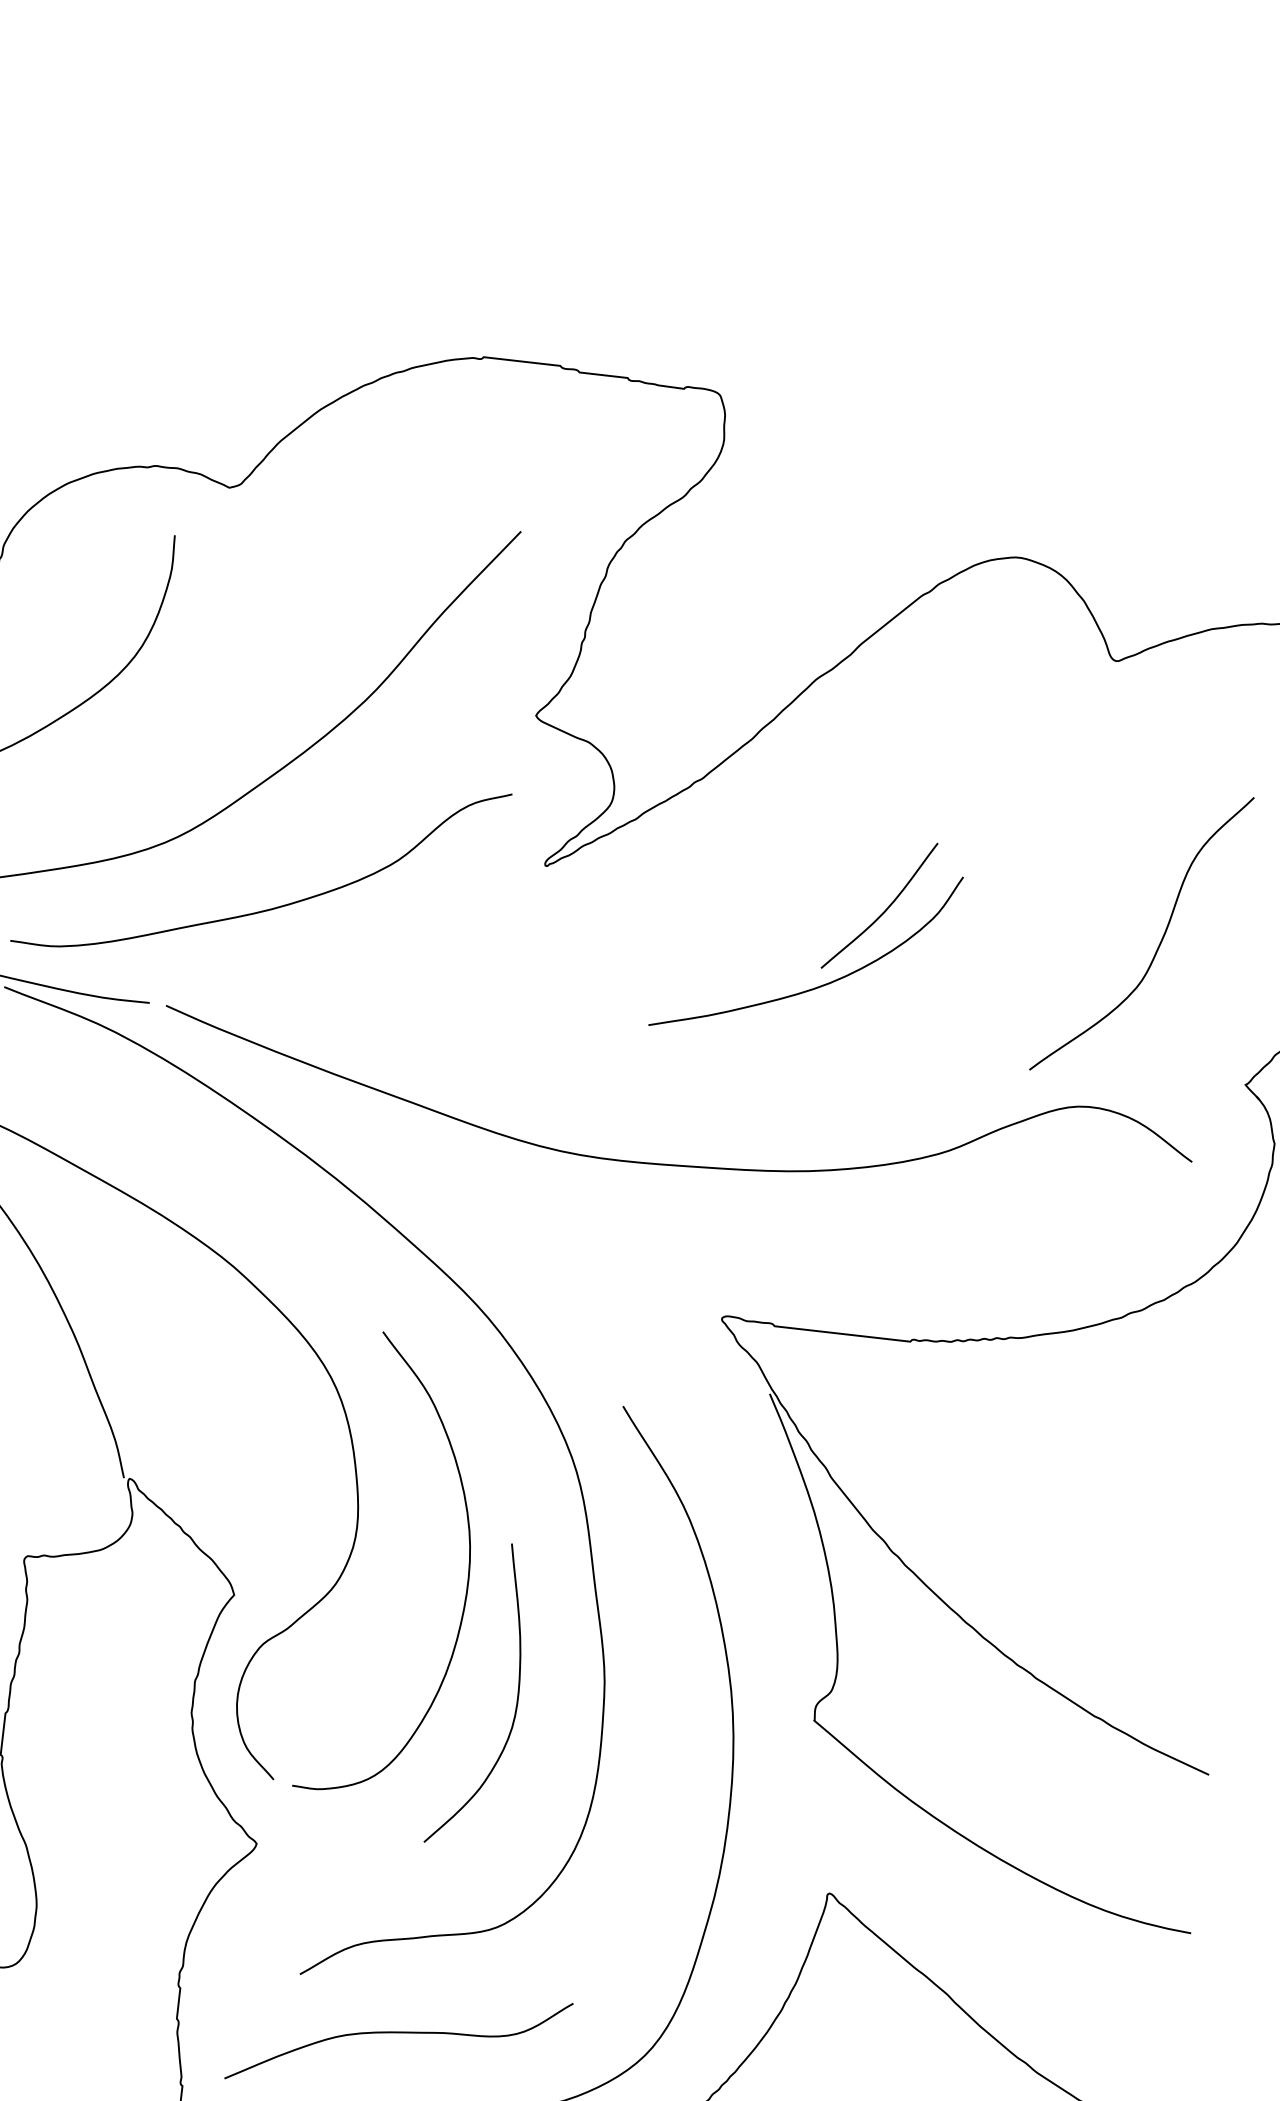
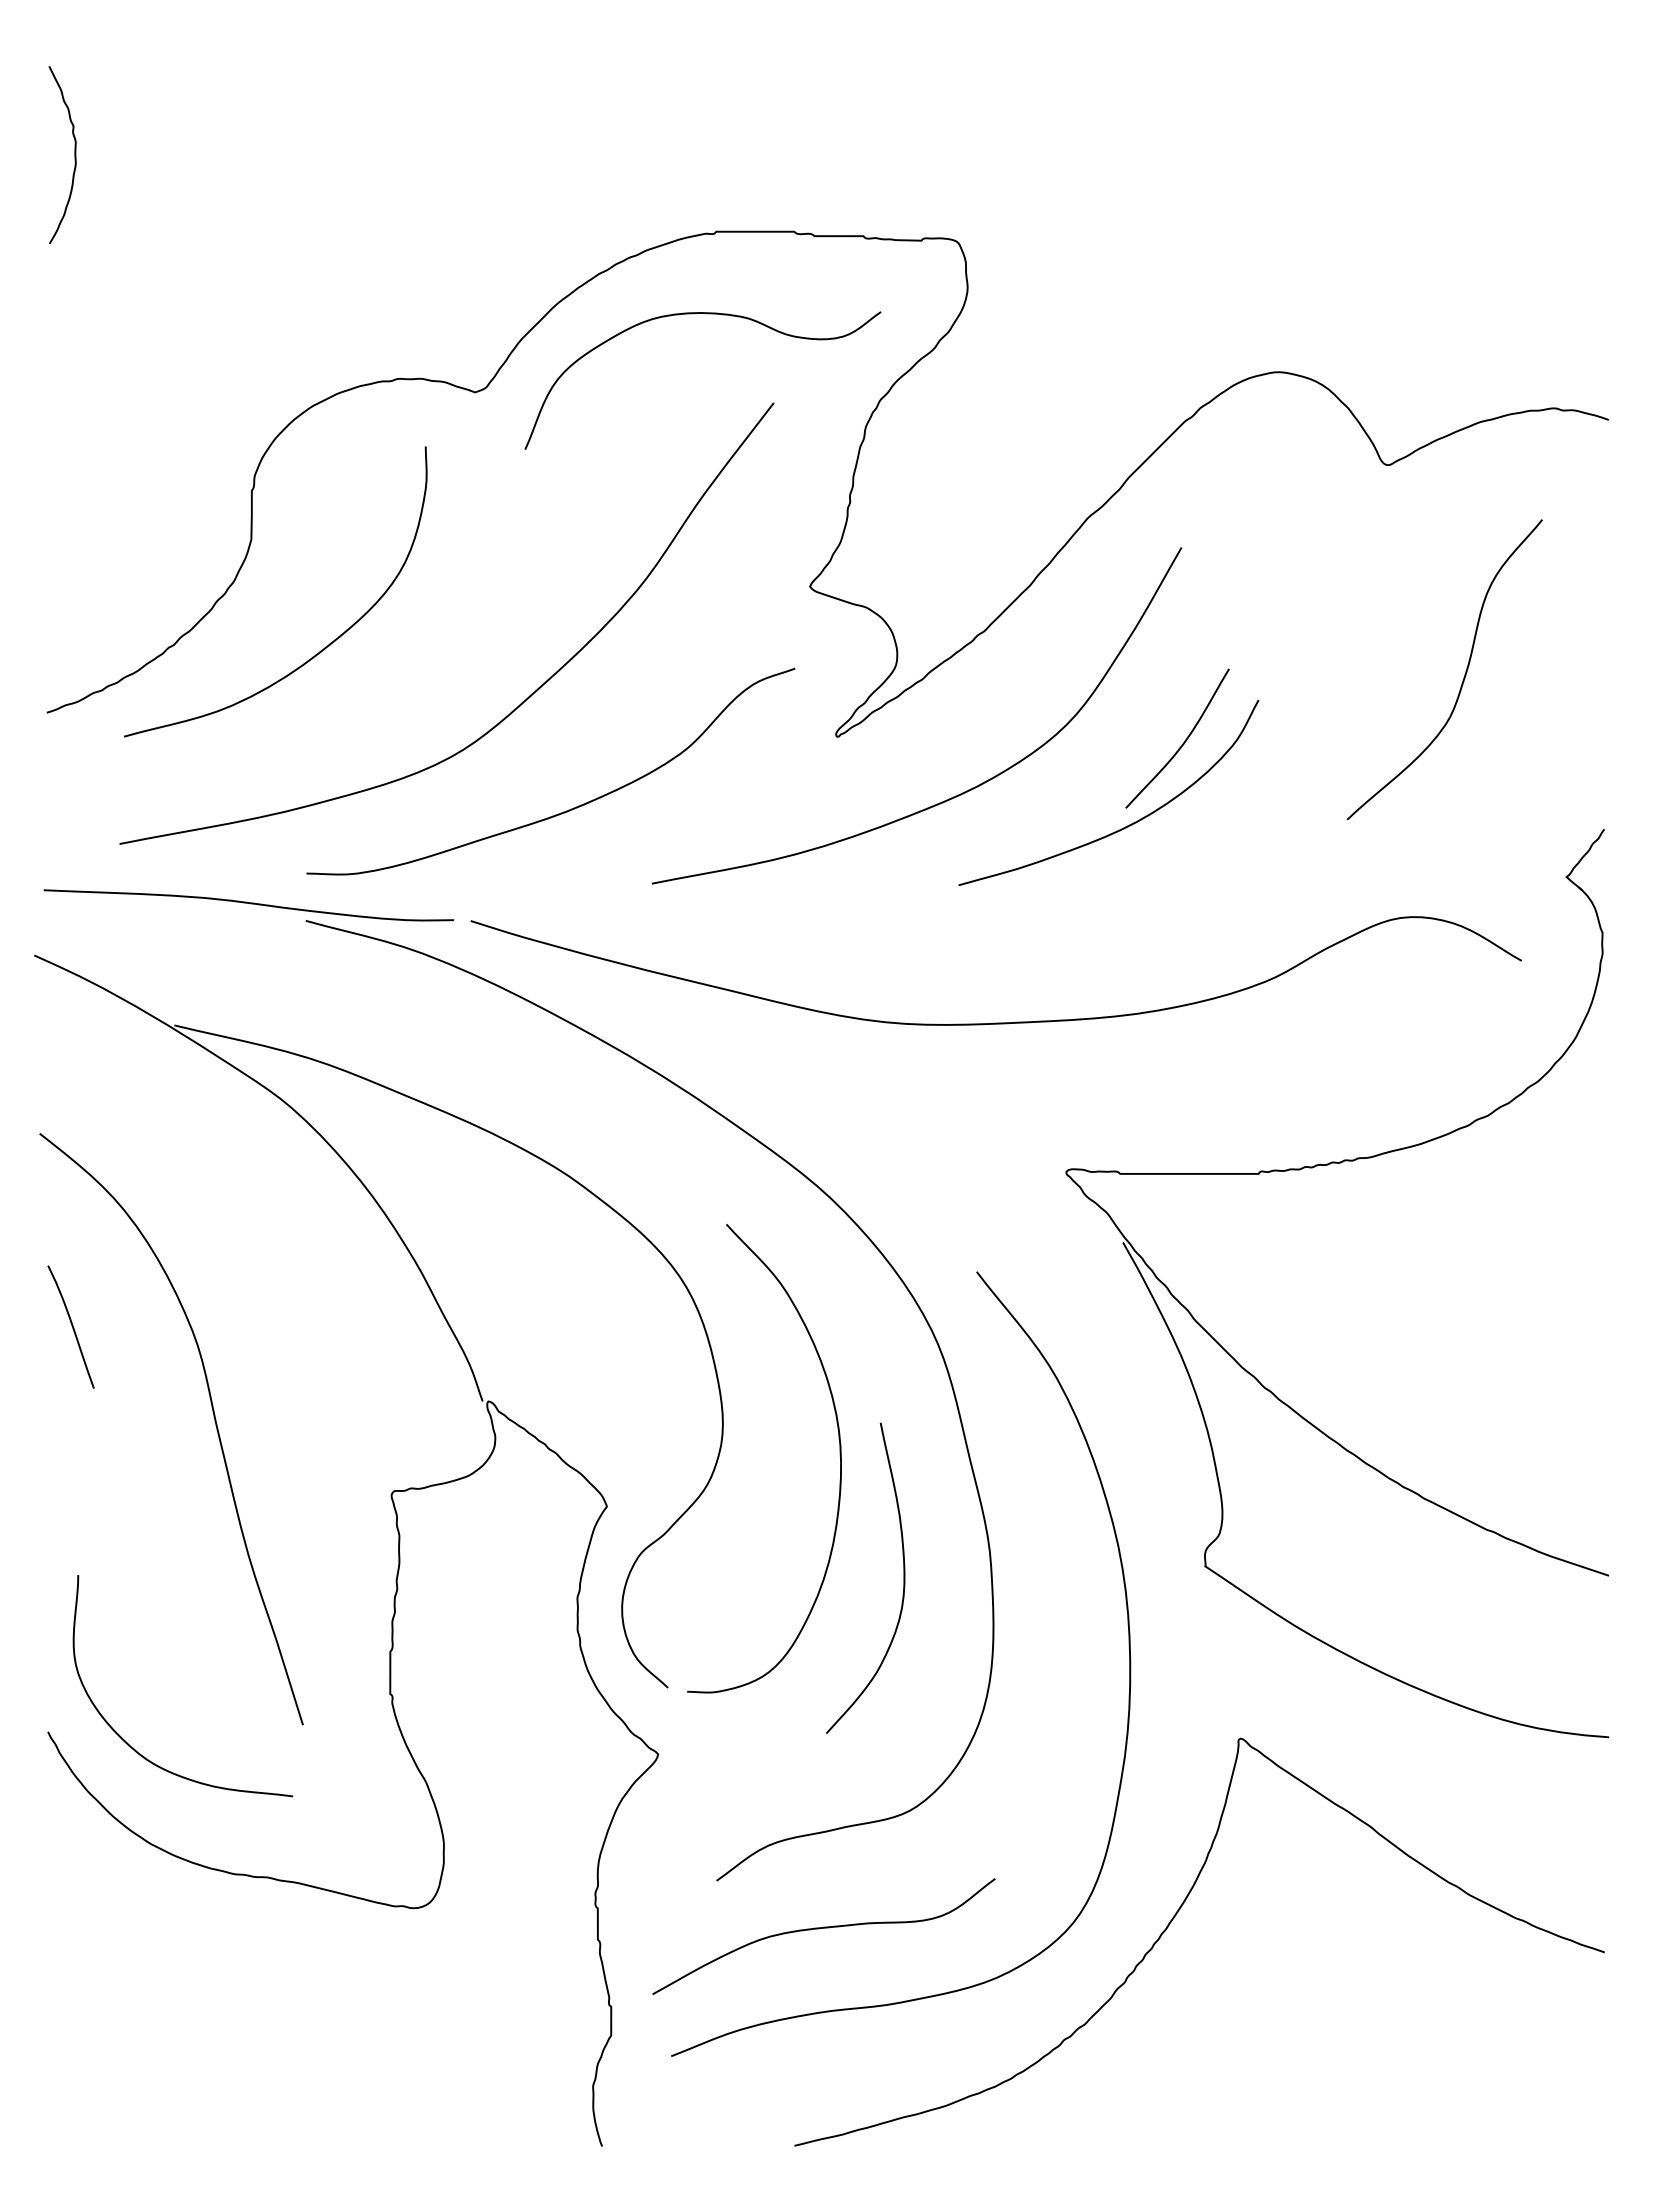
curve: (464, 437) -> (706, 314), added
curve: (648, 938) -> (948, 798), added
curve: (1160, 940) -> (1464, 674), moved

